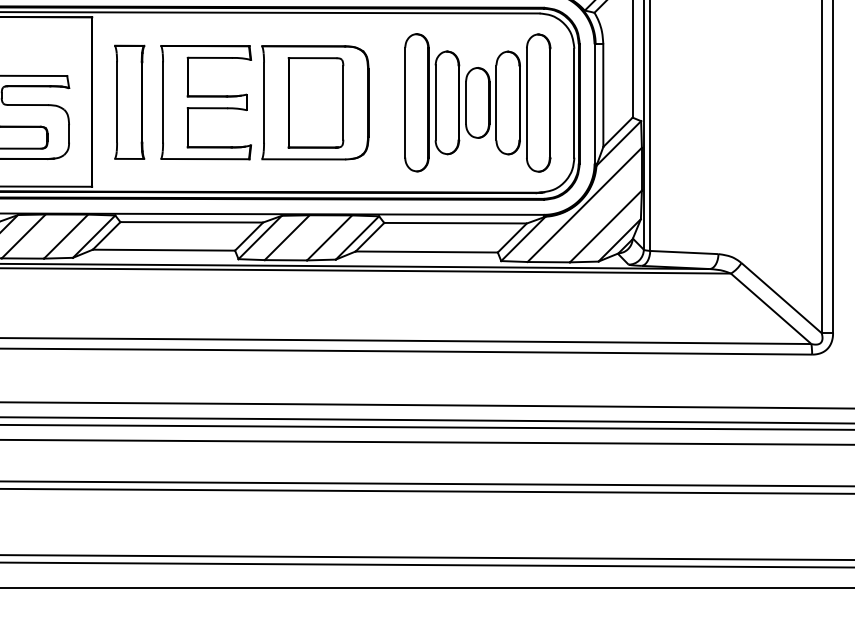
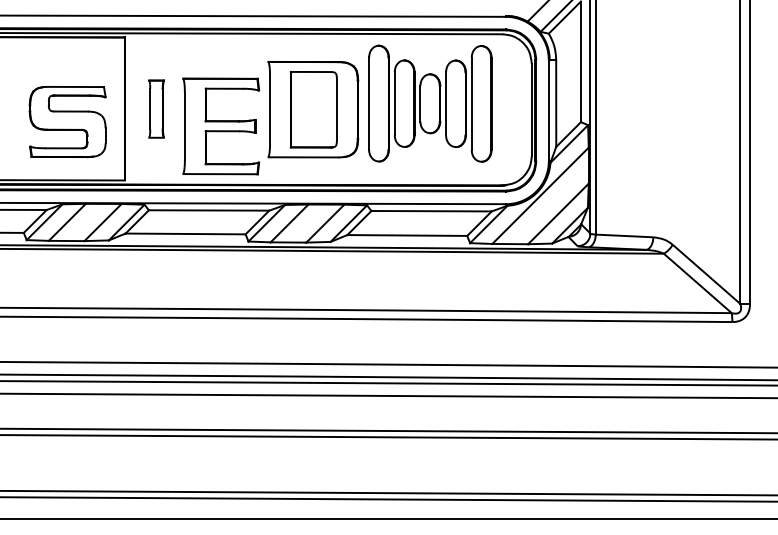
part: (129, 101) -> (156, 108), size x0.6
part: (206, 102) -> (221, 126), moved
part: (477, 102) -> (430, 103), moved

